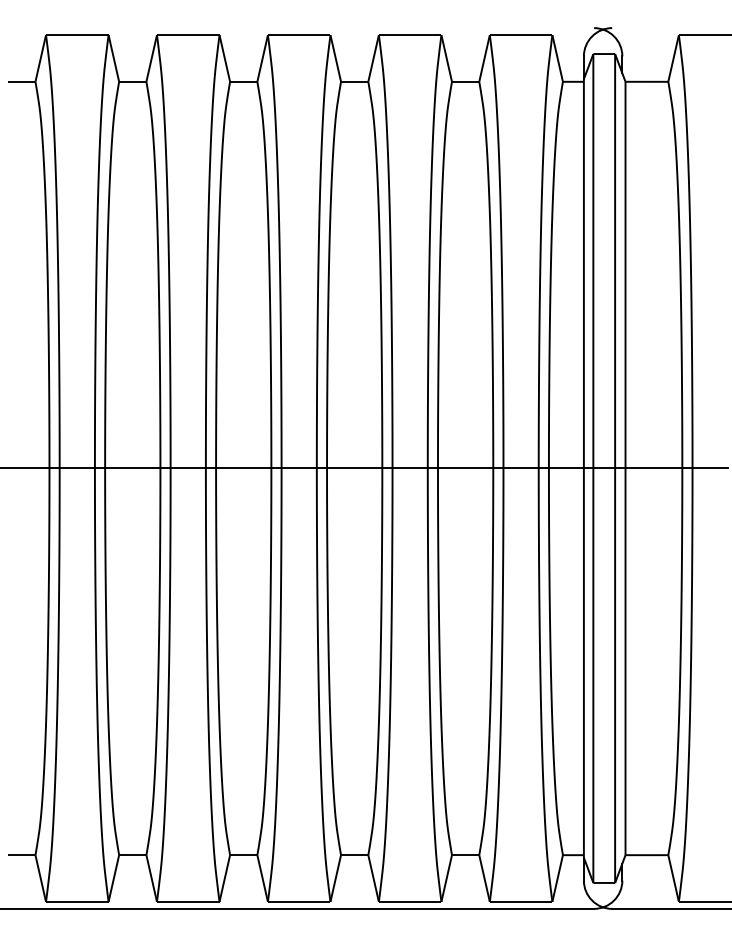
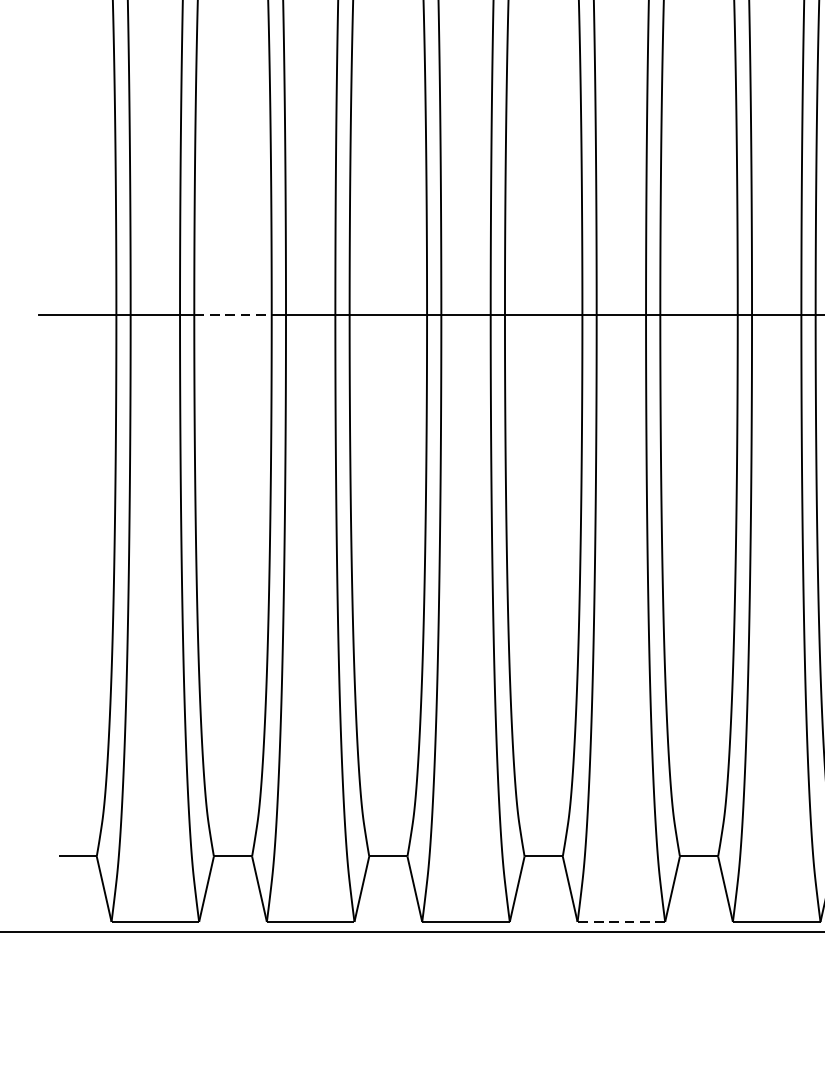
line: (132, 468) -> (232, 315), solid -> dashed
line: (410, 901) -> (621, 921), solid -> dashed

